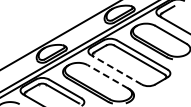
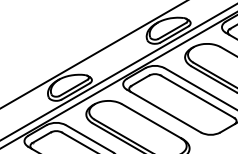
line: (116, 69) -> (164, 110), dashed -> solid
line: (107, 76) -> (150, 120), dashed -> solid

